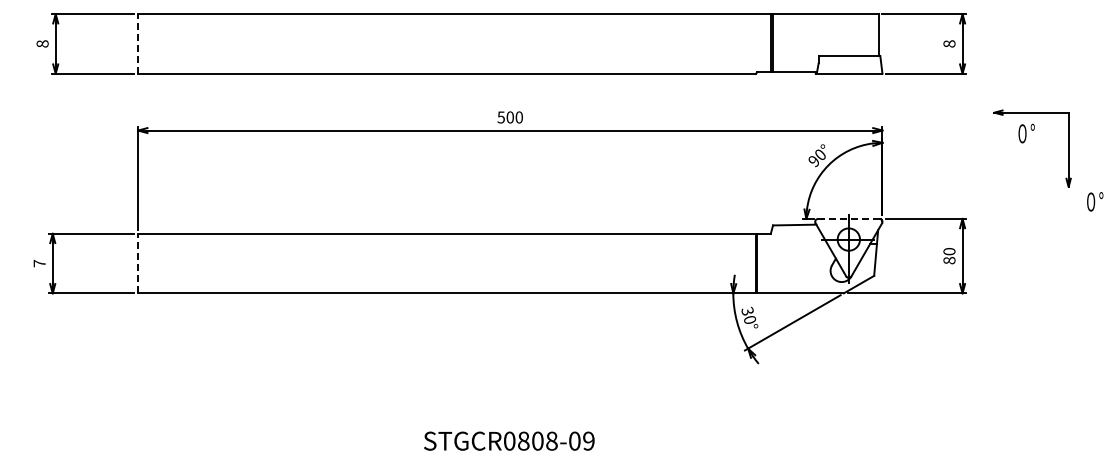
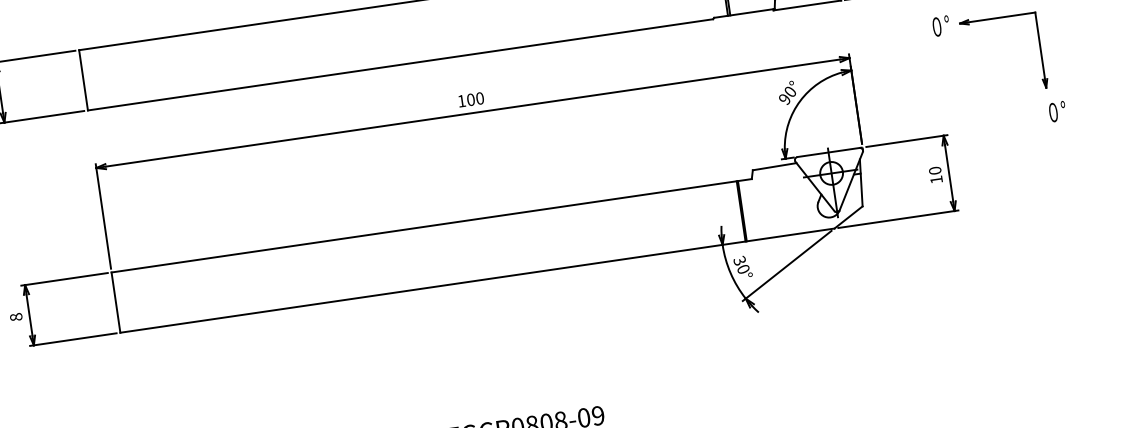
line: (138, 43) -> (83, 79), dashed -> solid
text: (500, 117) -> (461, 101), 500 -> 100
text: (1026, 133) -> (941, 26), moved
text: (1095, 201) -> (1057, 111), moved
line: (848, 218) -> (828, 152), dashed -> solid
text: (949, 260) -> (936, 179), 80 -> 10
text: (39, 263) -> (16, 317), 7 -> 8
line: (138, 263) -> (116, 302), dashed -> solid

